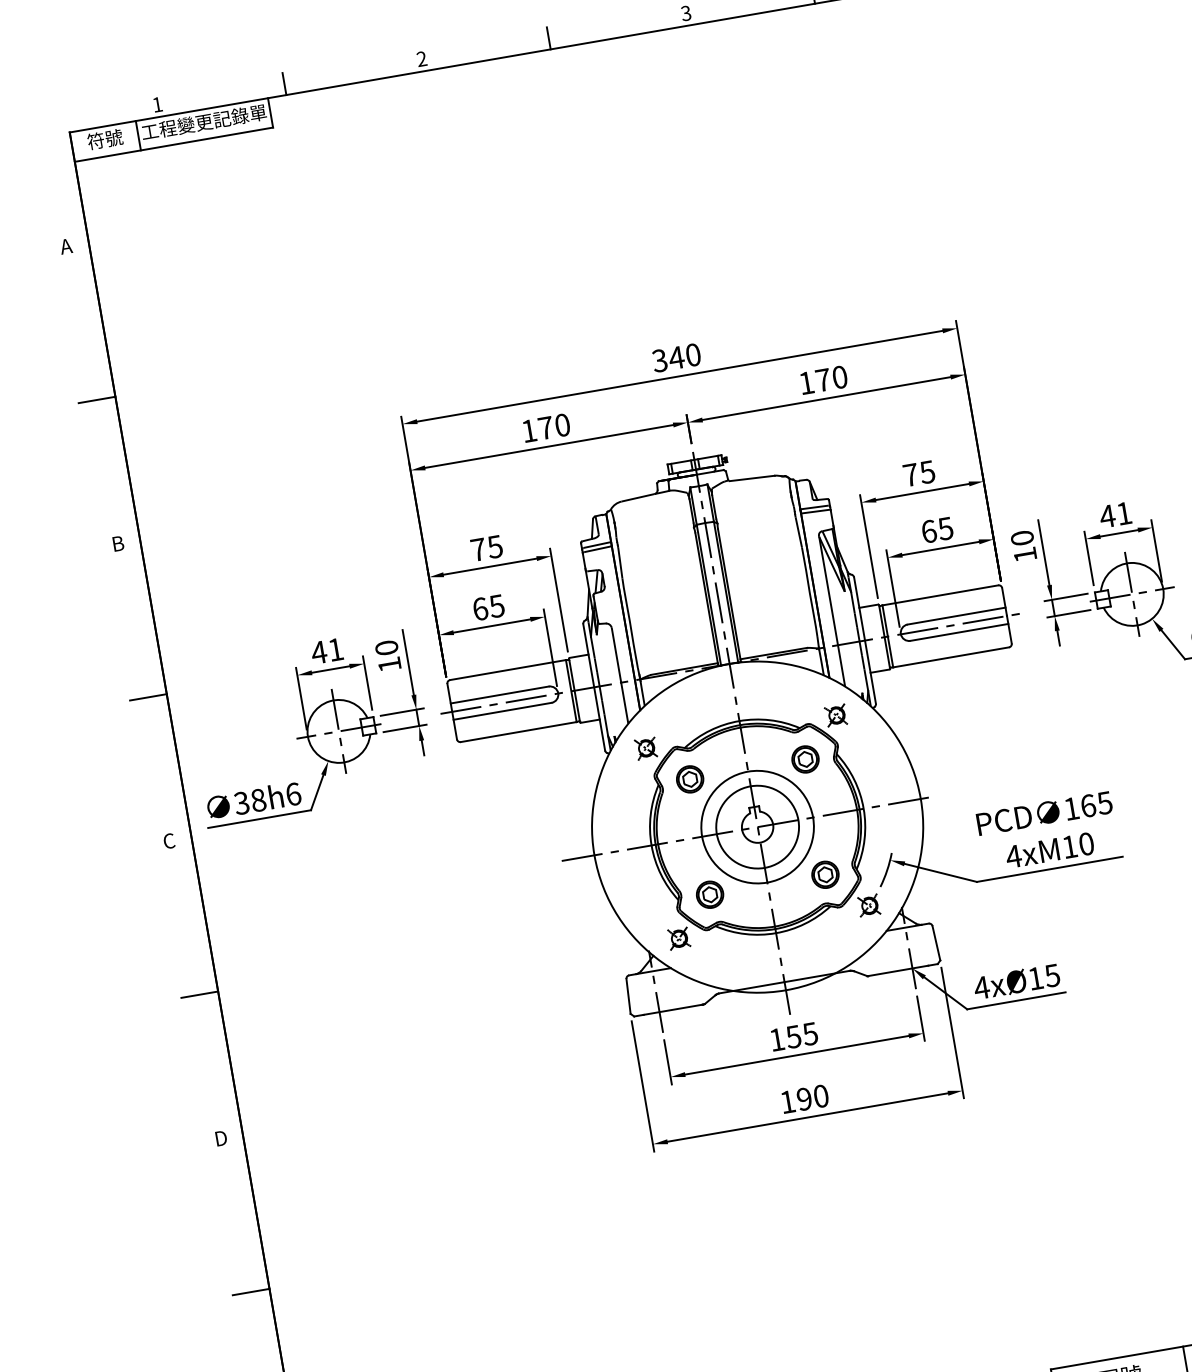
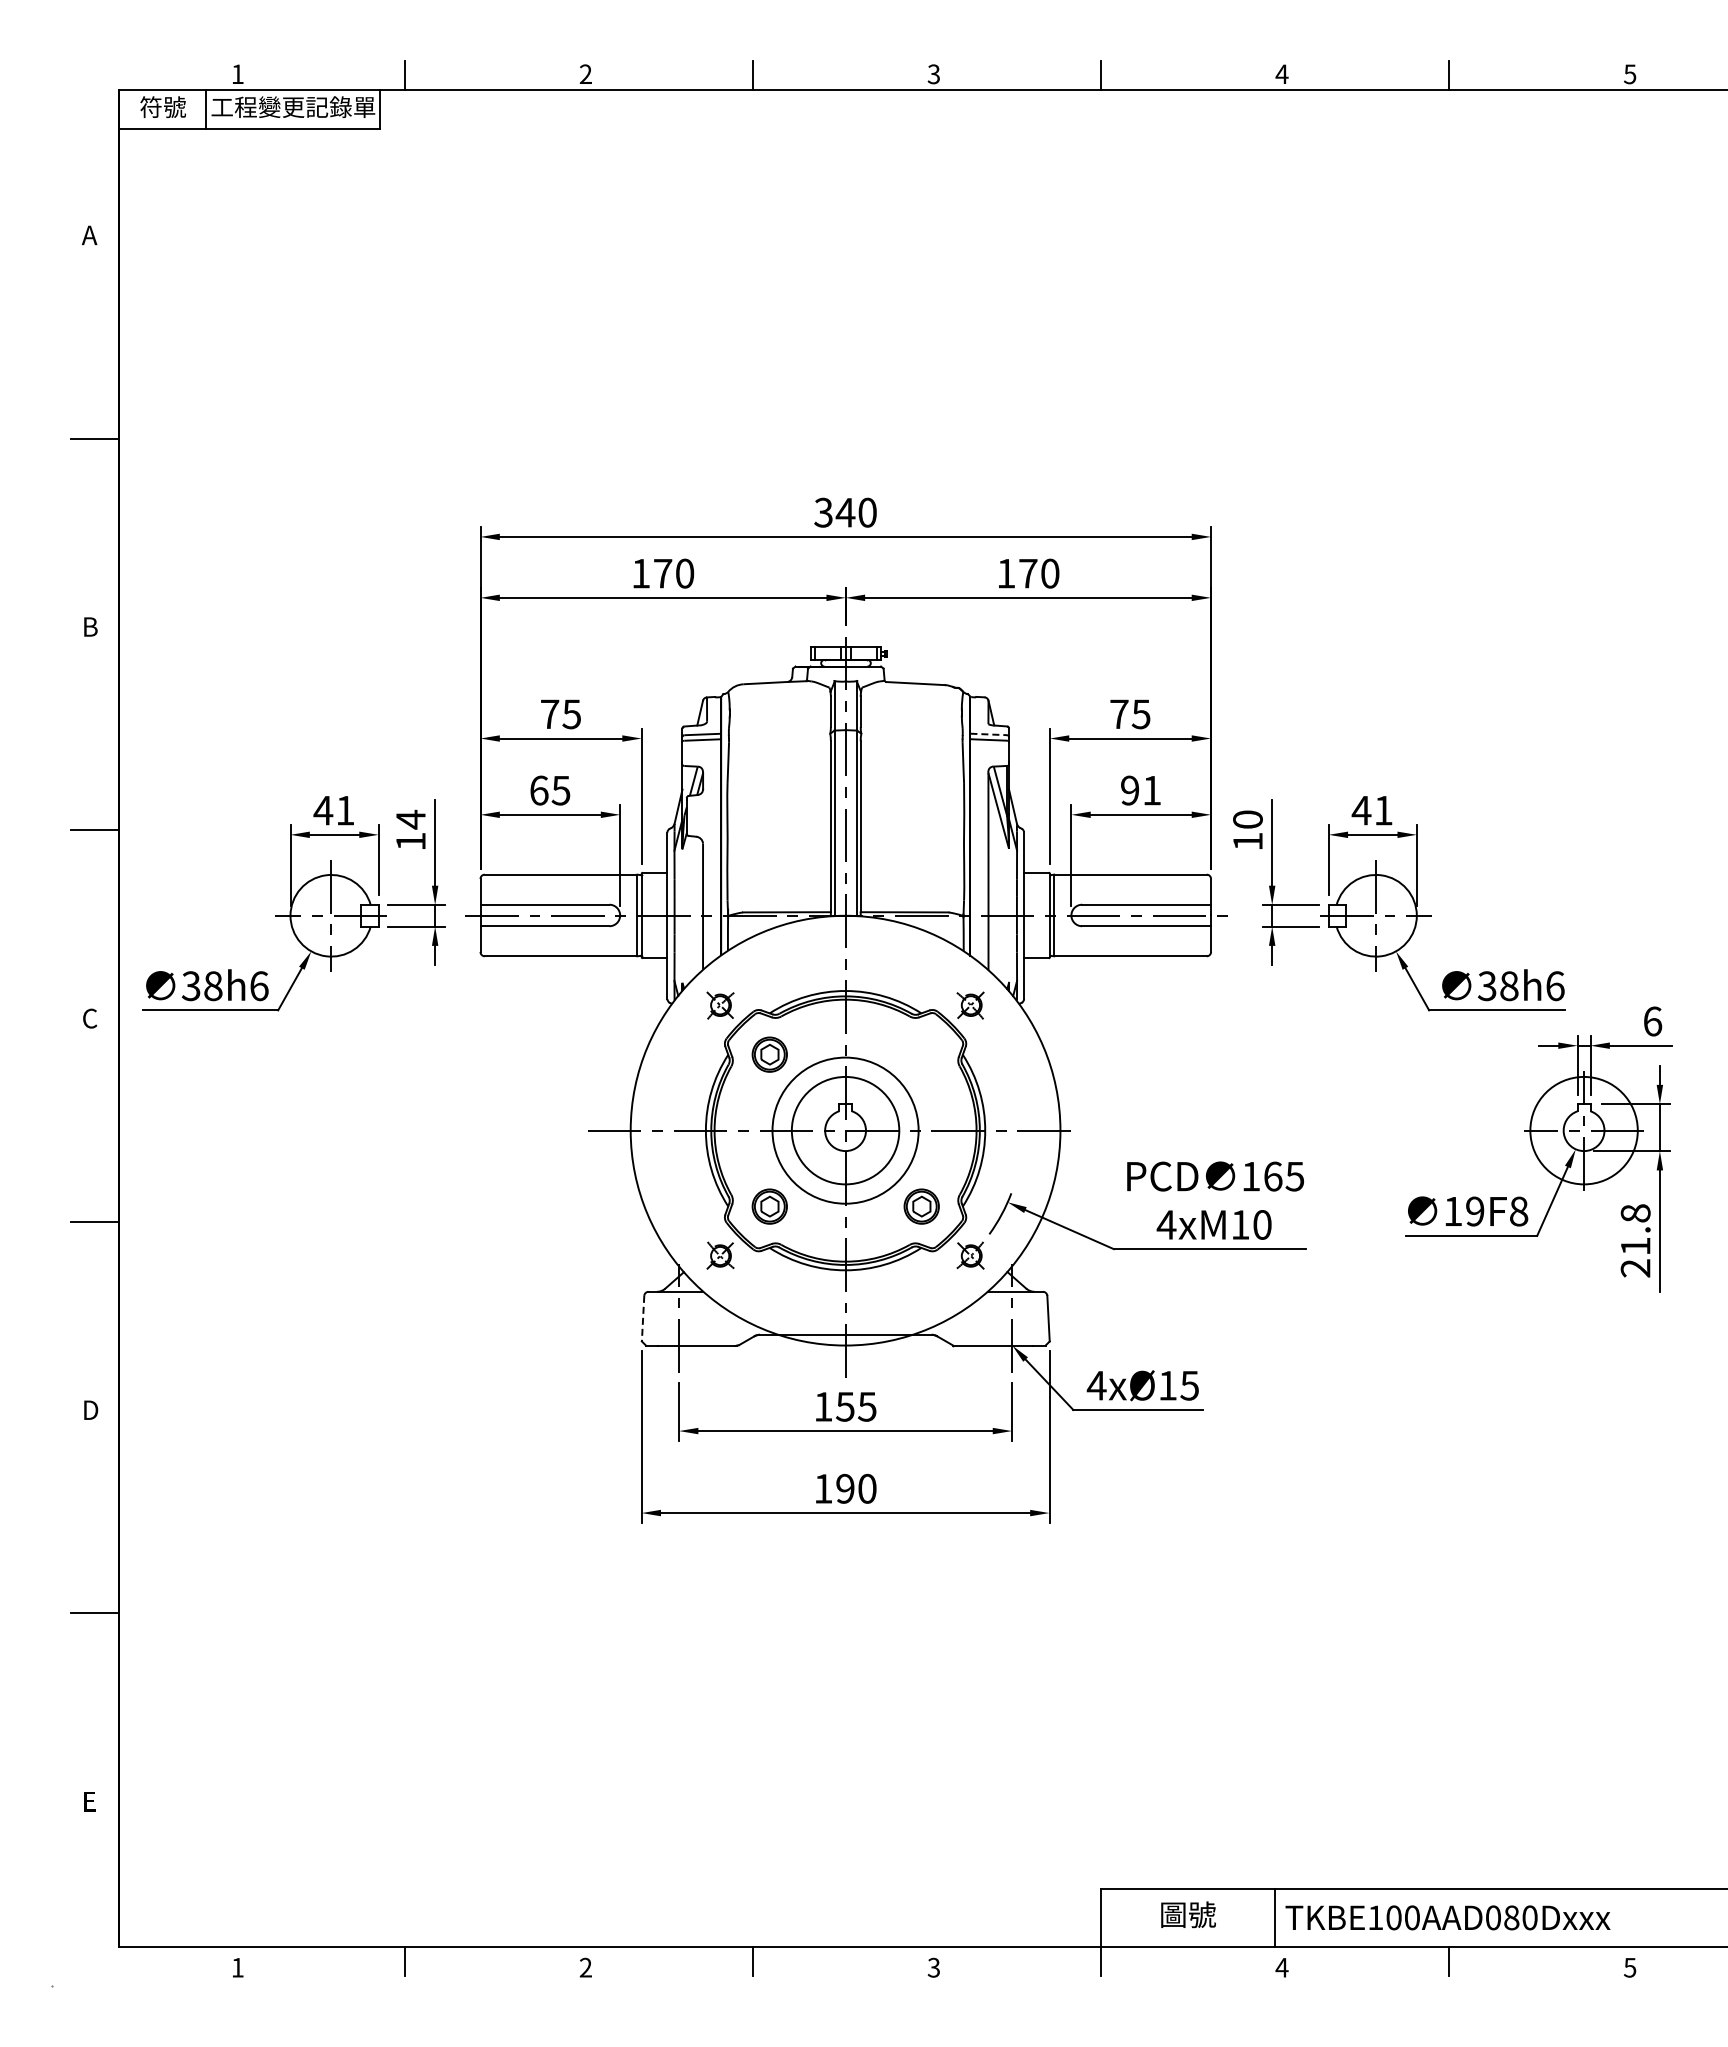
line: (814, 507) -> (989, 734), solid -> dashed
text: (936, 530) -> (1140, 790), 65 -> 91
text: (386, 647) -> (410, 819), 10 -> 14
part: (805, 759) -> (921, 1054), removed
line: (628, 996) -> (643, 1318), solid -> dashed

